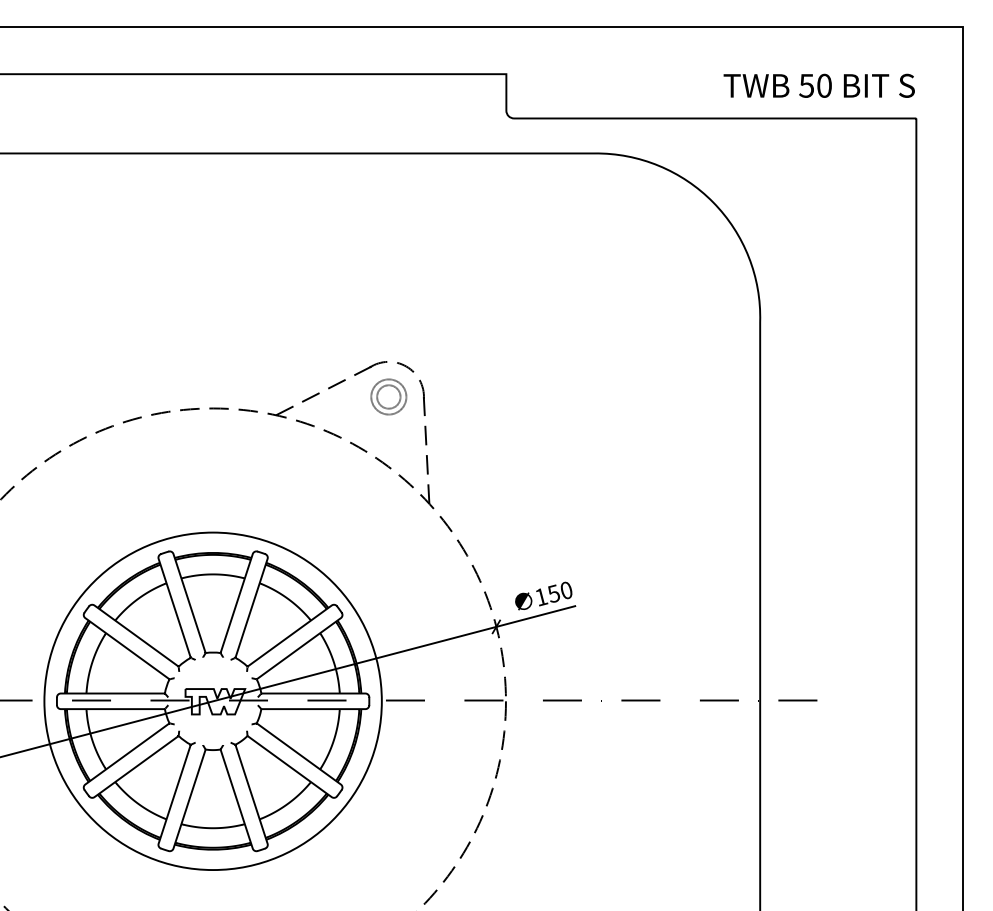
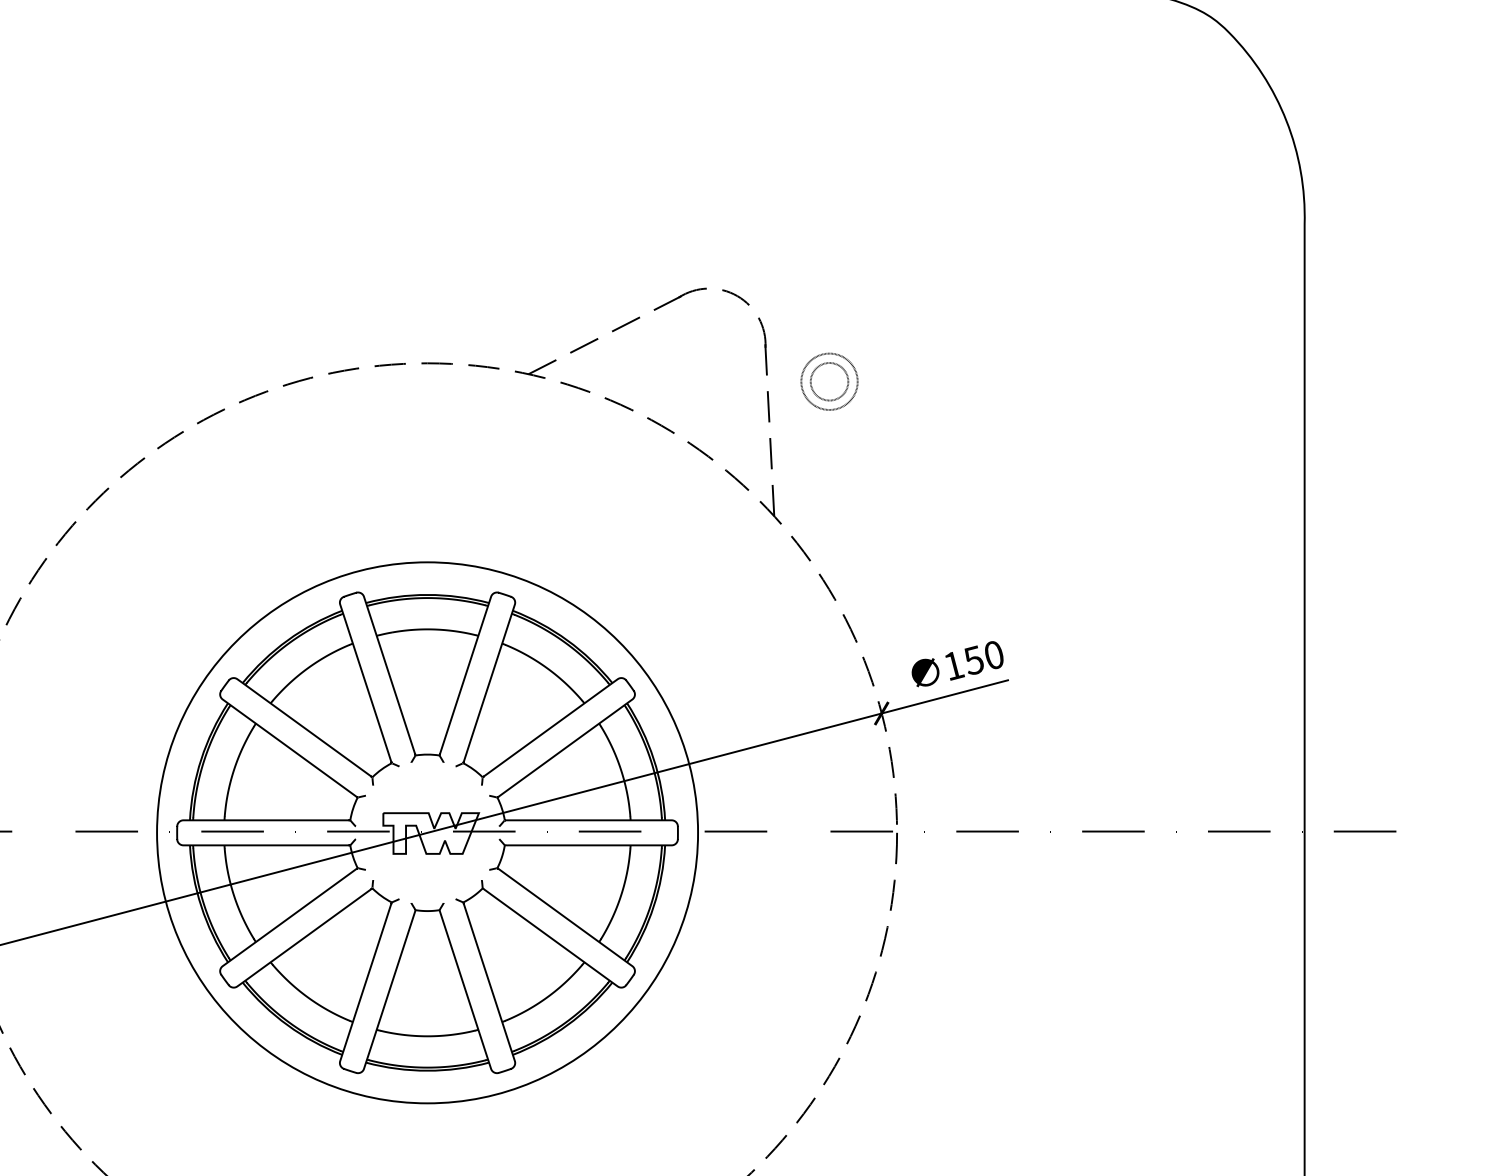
part: (388, 396) -> (828, 380), moved

